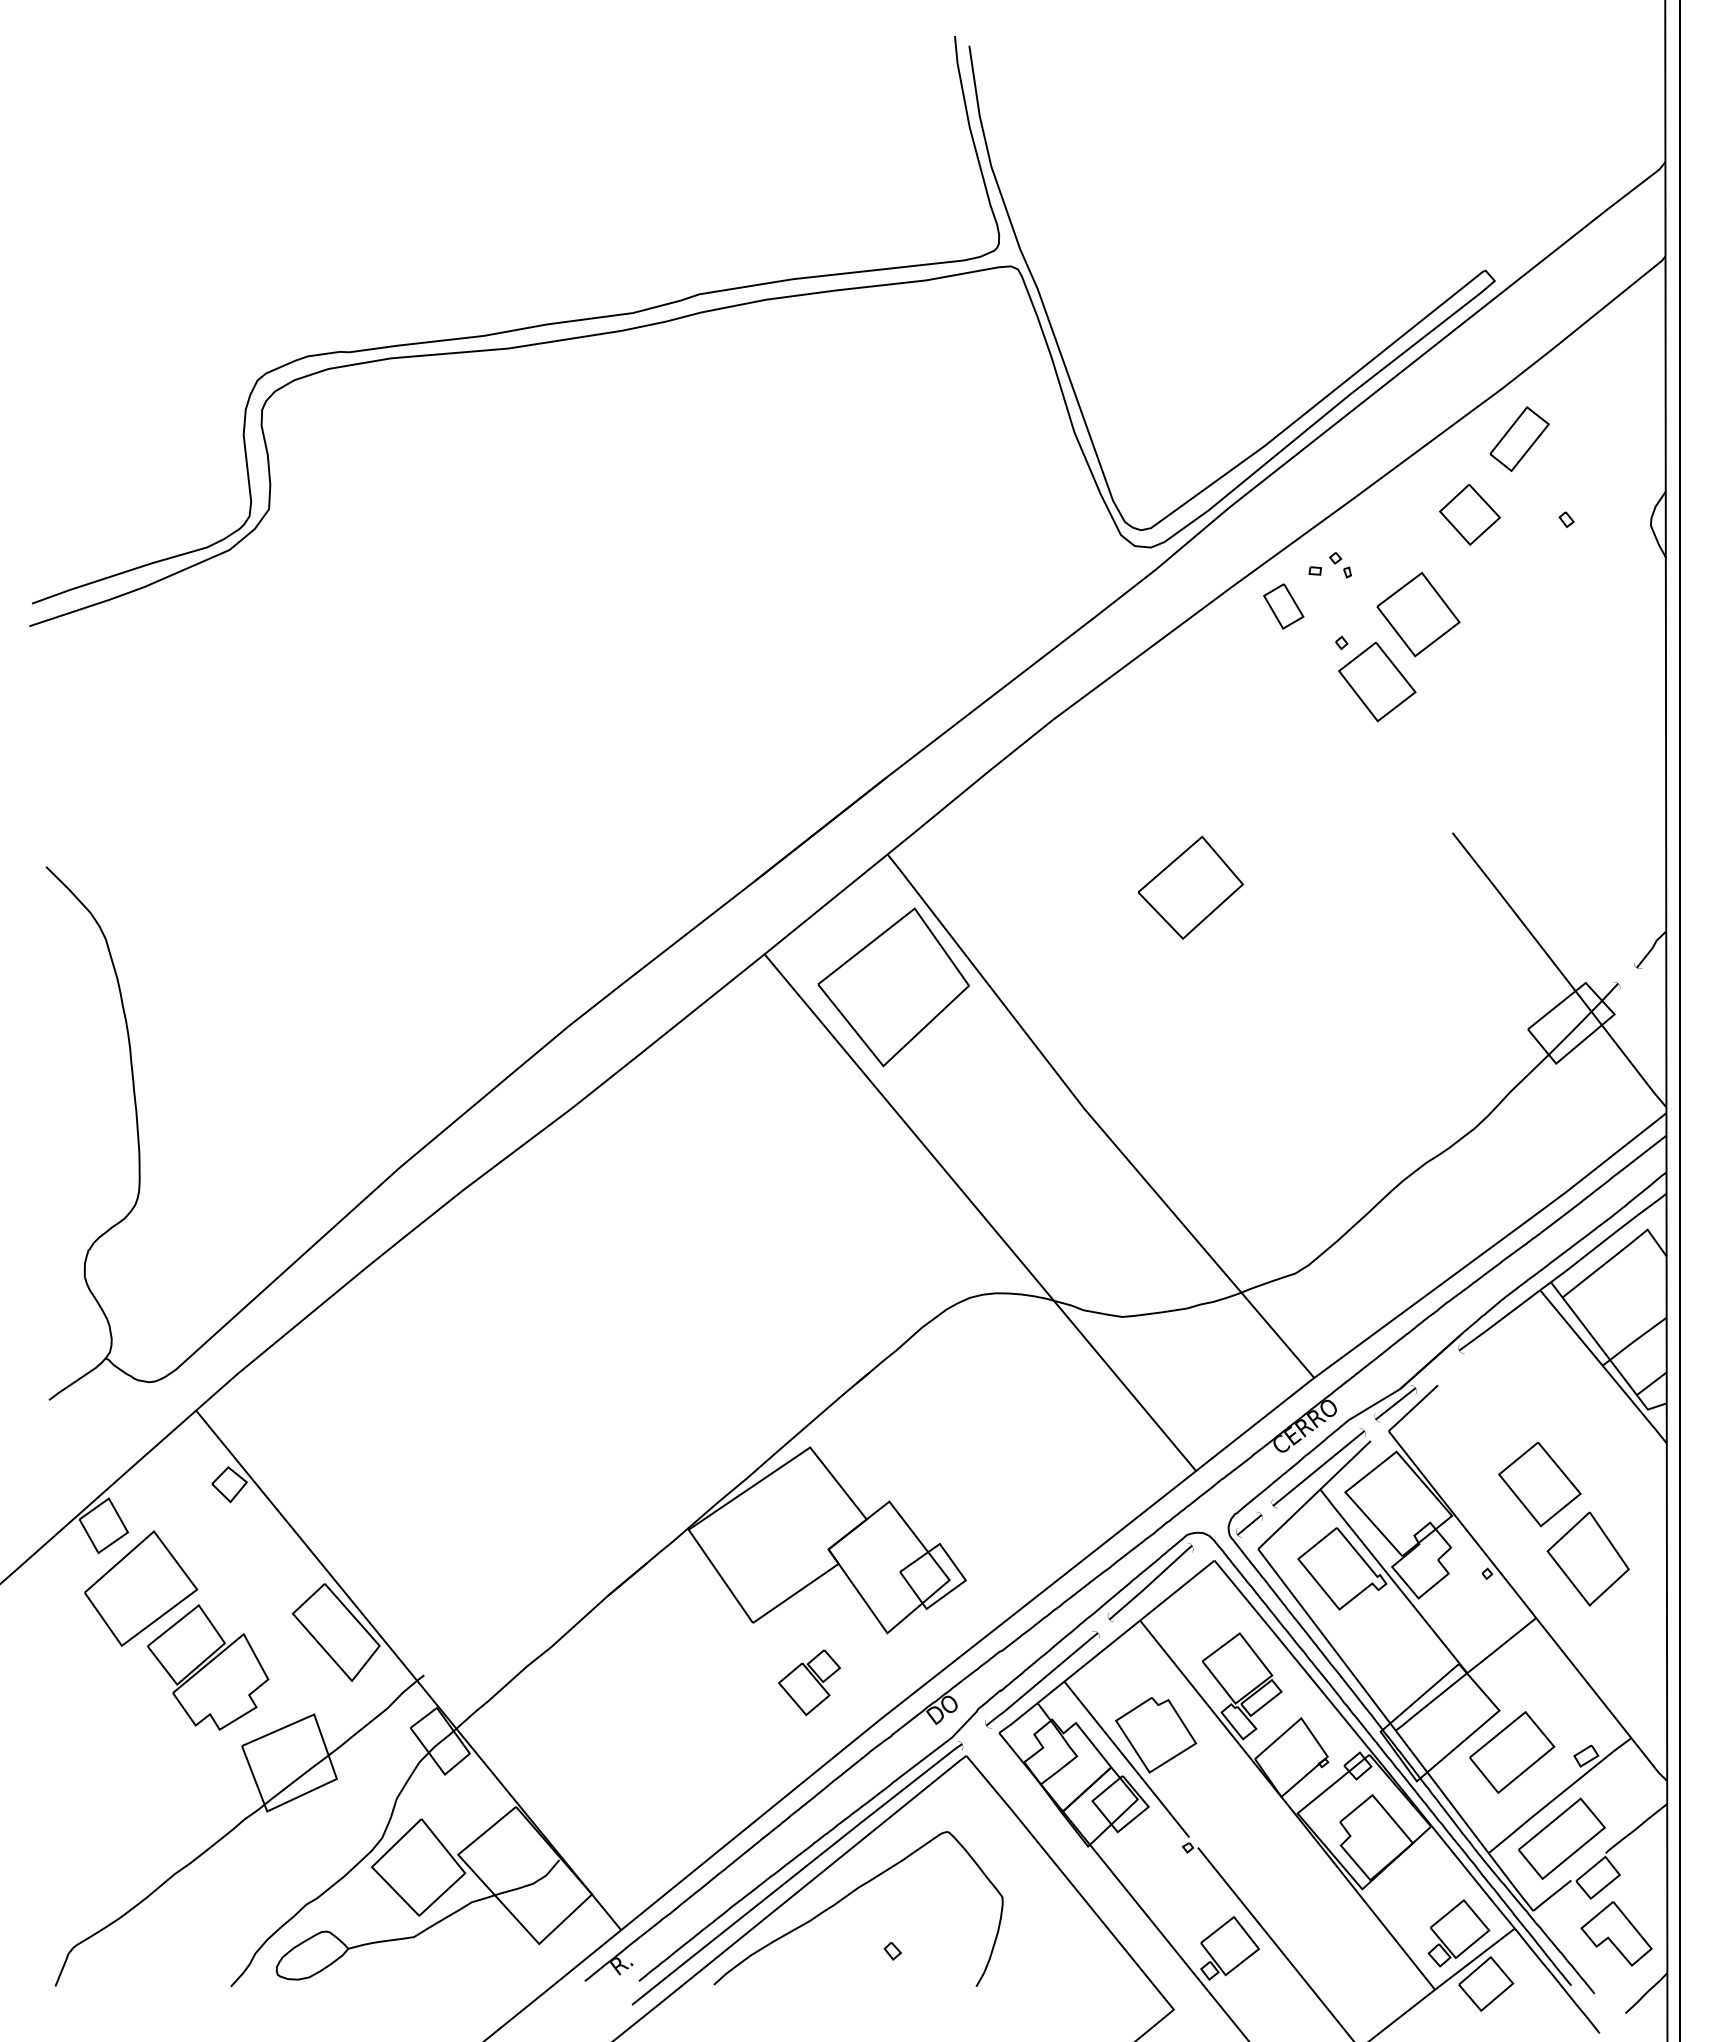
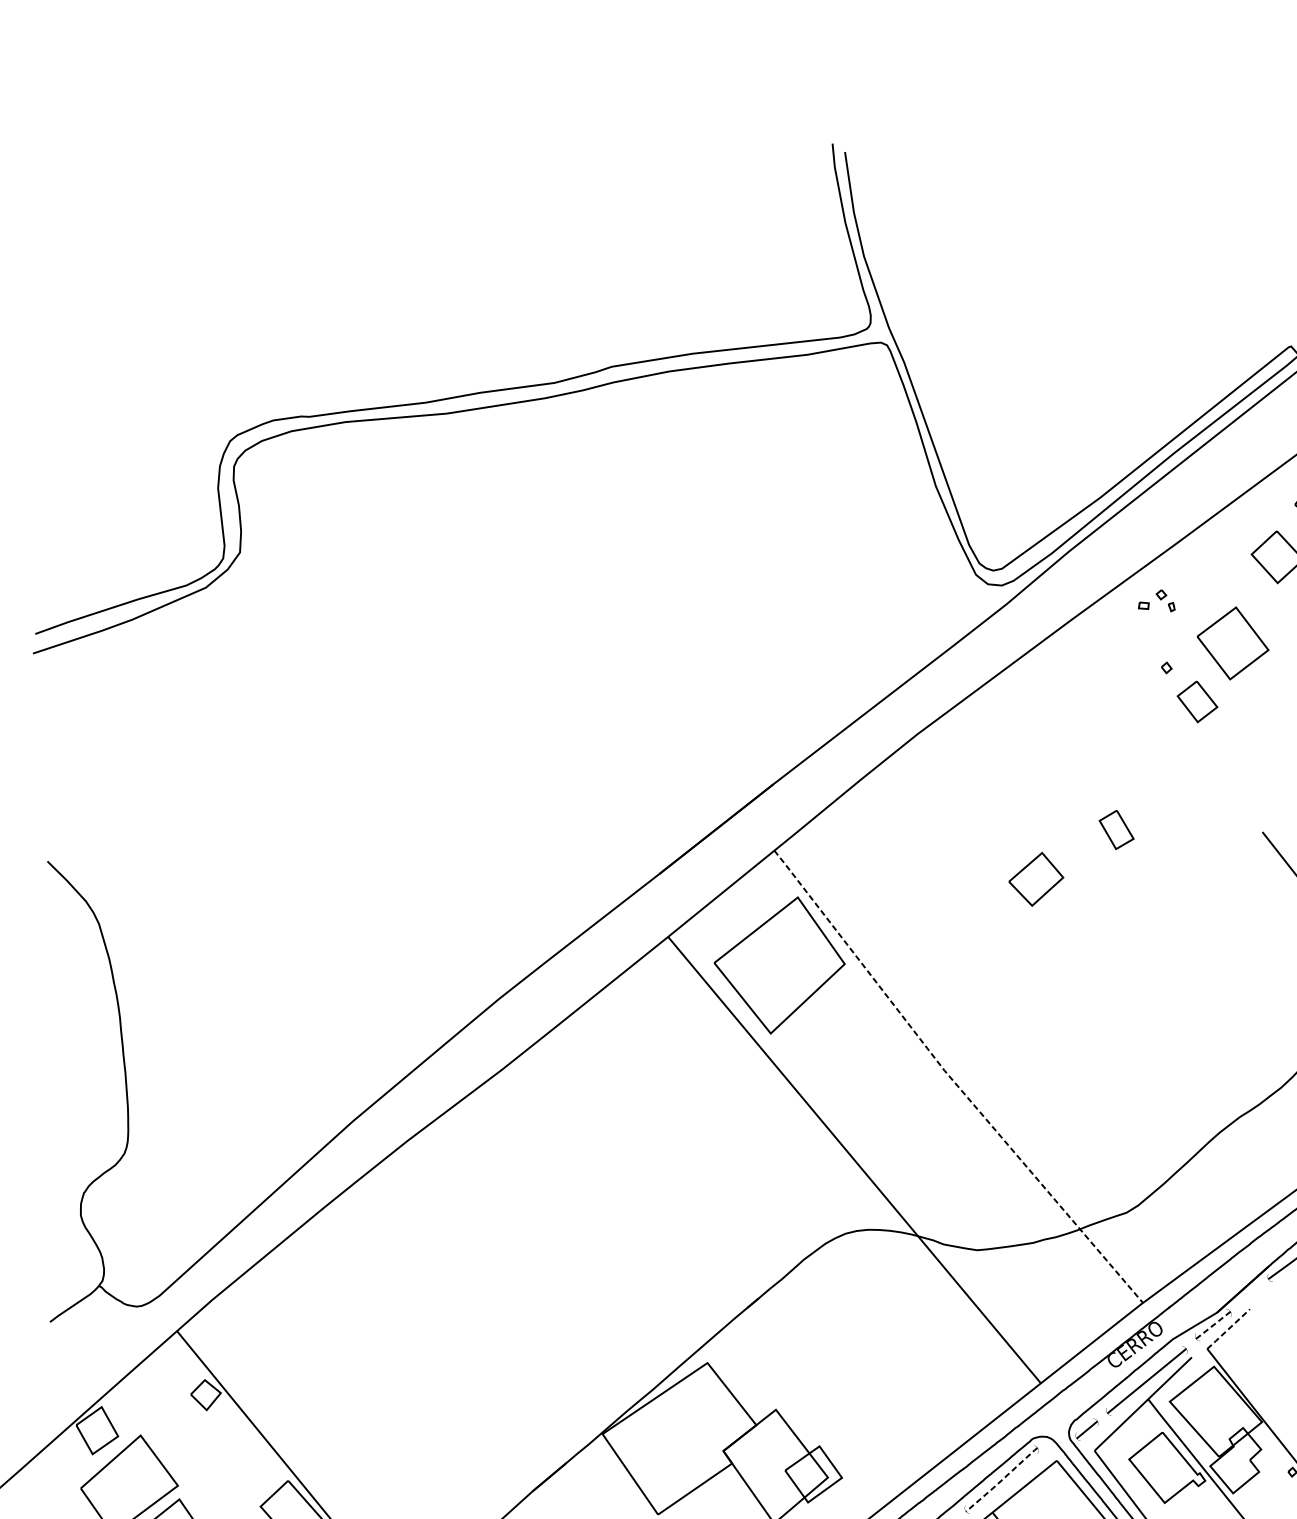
part: (1283, 606) -> (1116, 829), moved
part: (1377, 682) -> (1197, 702), size x0.6
part: (1190, 887) -> (1036, 879), size x0.6
line: (1094, 1120) -> (953, 1080), solid -> dashed
line: (1395, 1404) -> (1213, 1325), solid -> dashed
line: (1413, 1408) -> (1228, 1329), solid -> dashed
line: (1150, 1583) -> (1001, 1480), solid -> dashed

